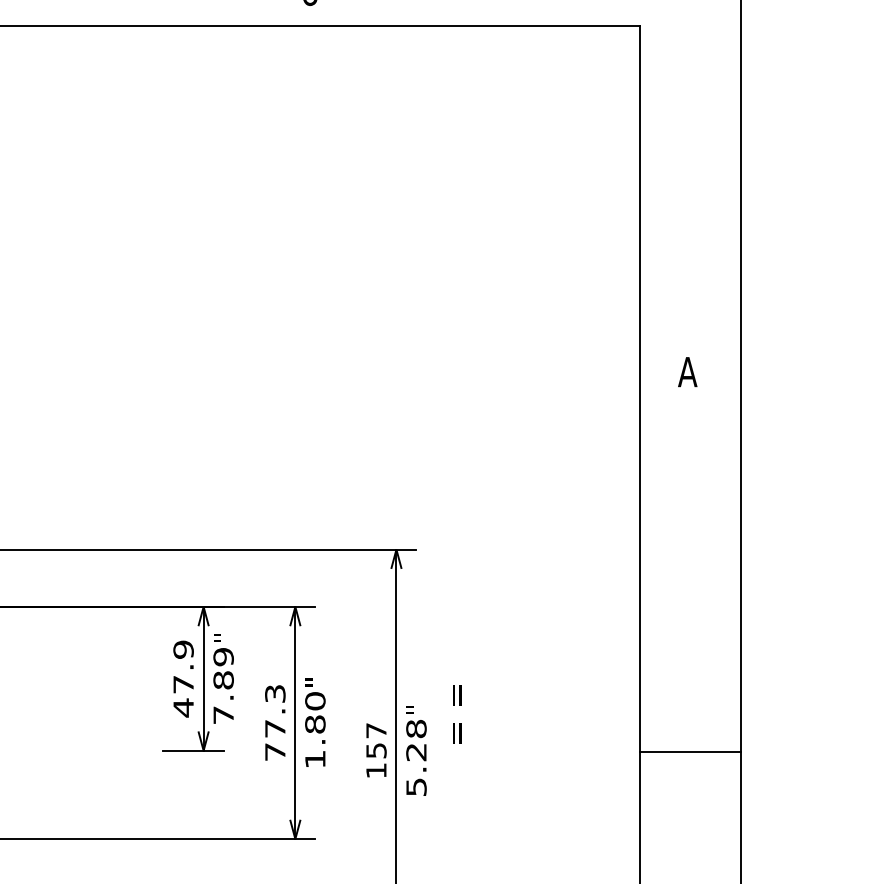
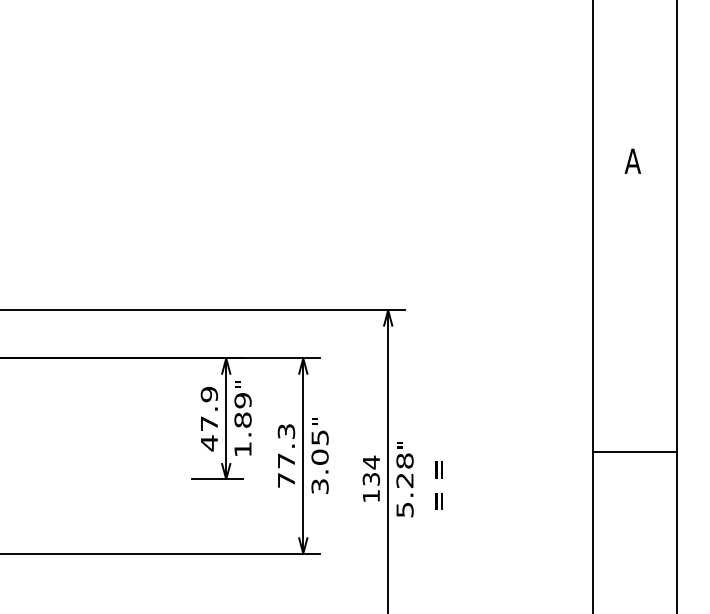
text: (223, 714) -> (242, 448), 7.89 -> 1.89
text: (457, 714) -> (439, 485), moved
text: (315, 730) -> (320, 462), 1.80 -> 3.05
text: (376, 739) -> (371, 469), 157 -> 134
line: (690, 751) -> (635, 452), moved

